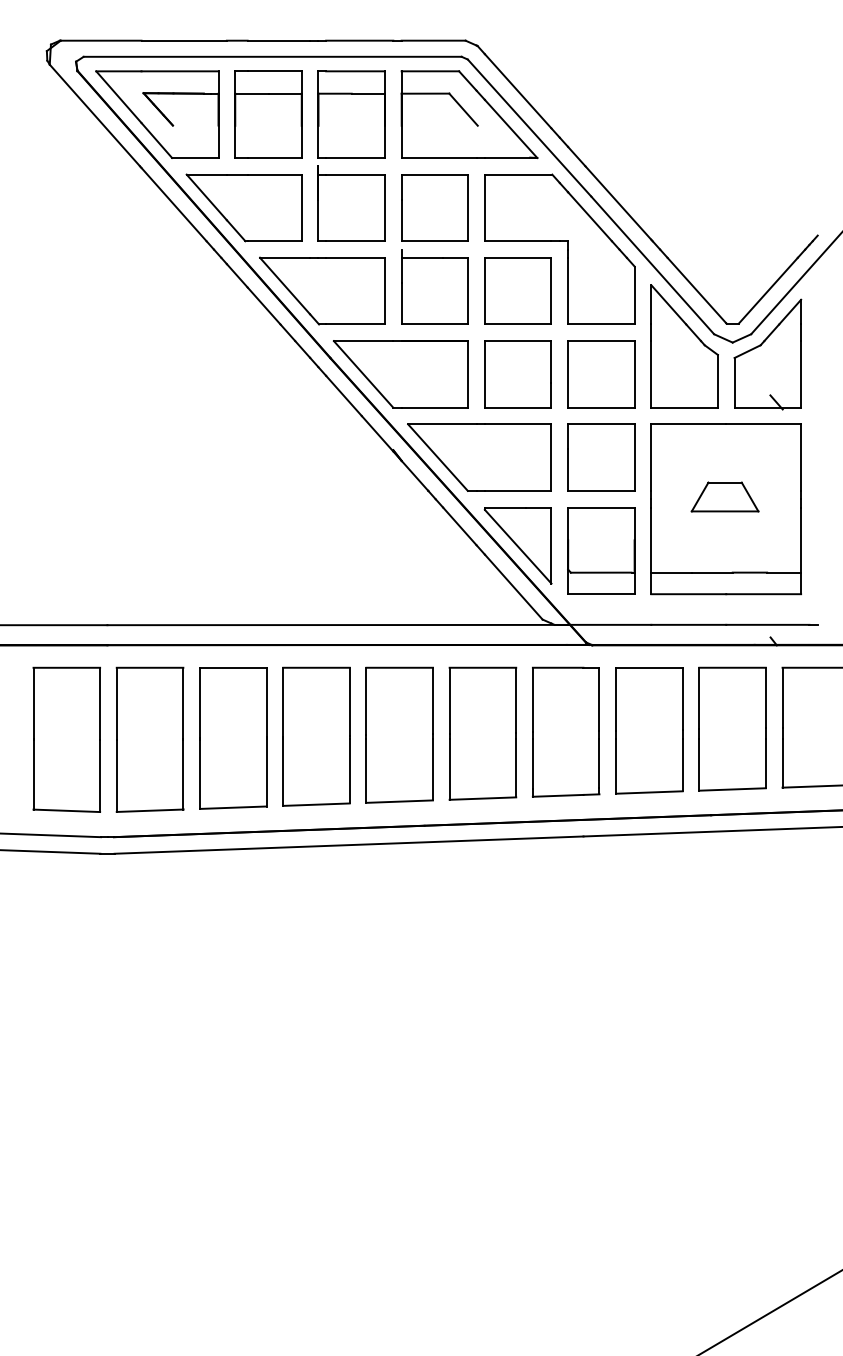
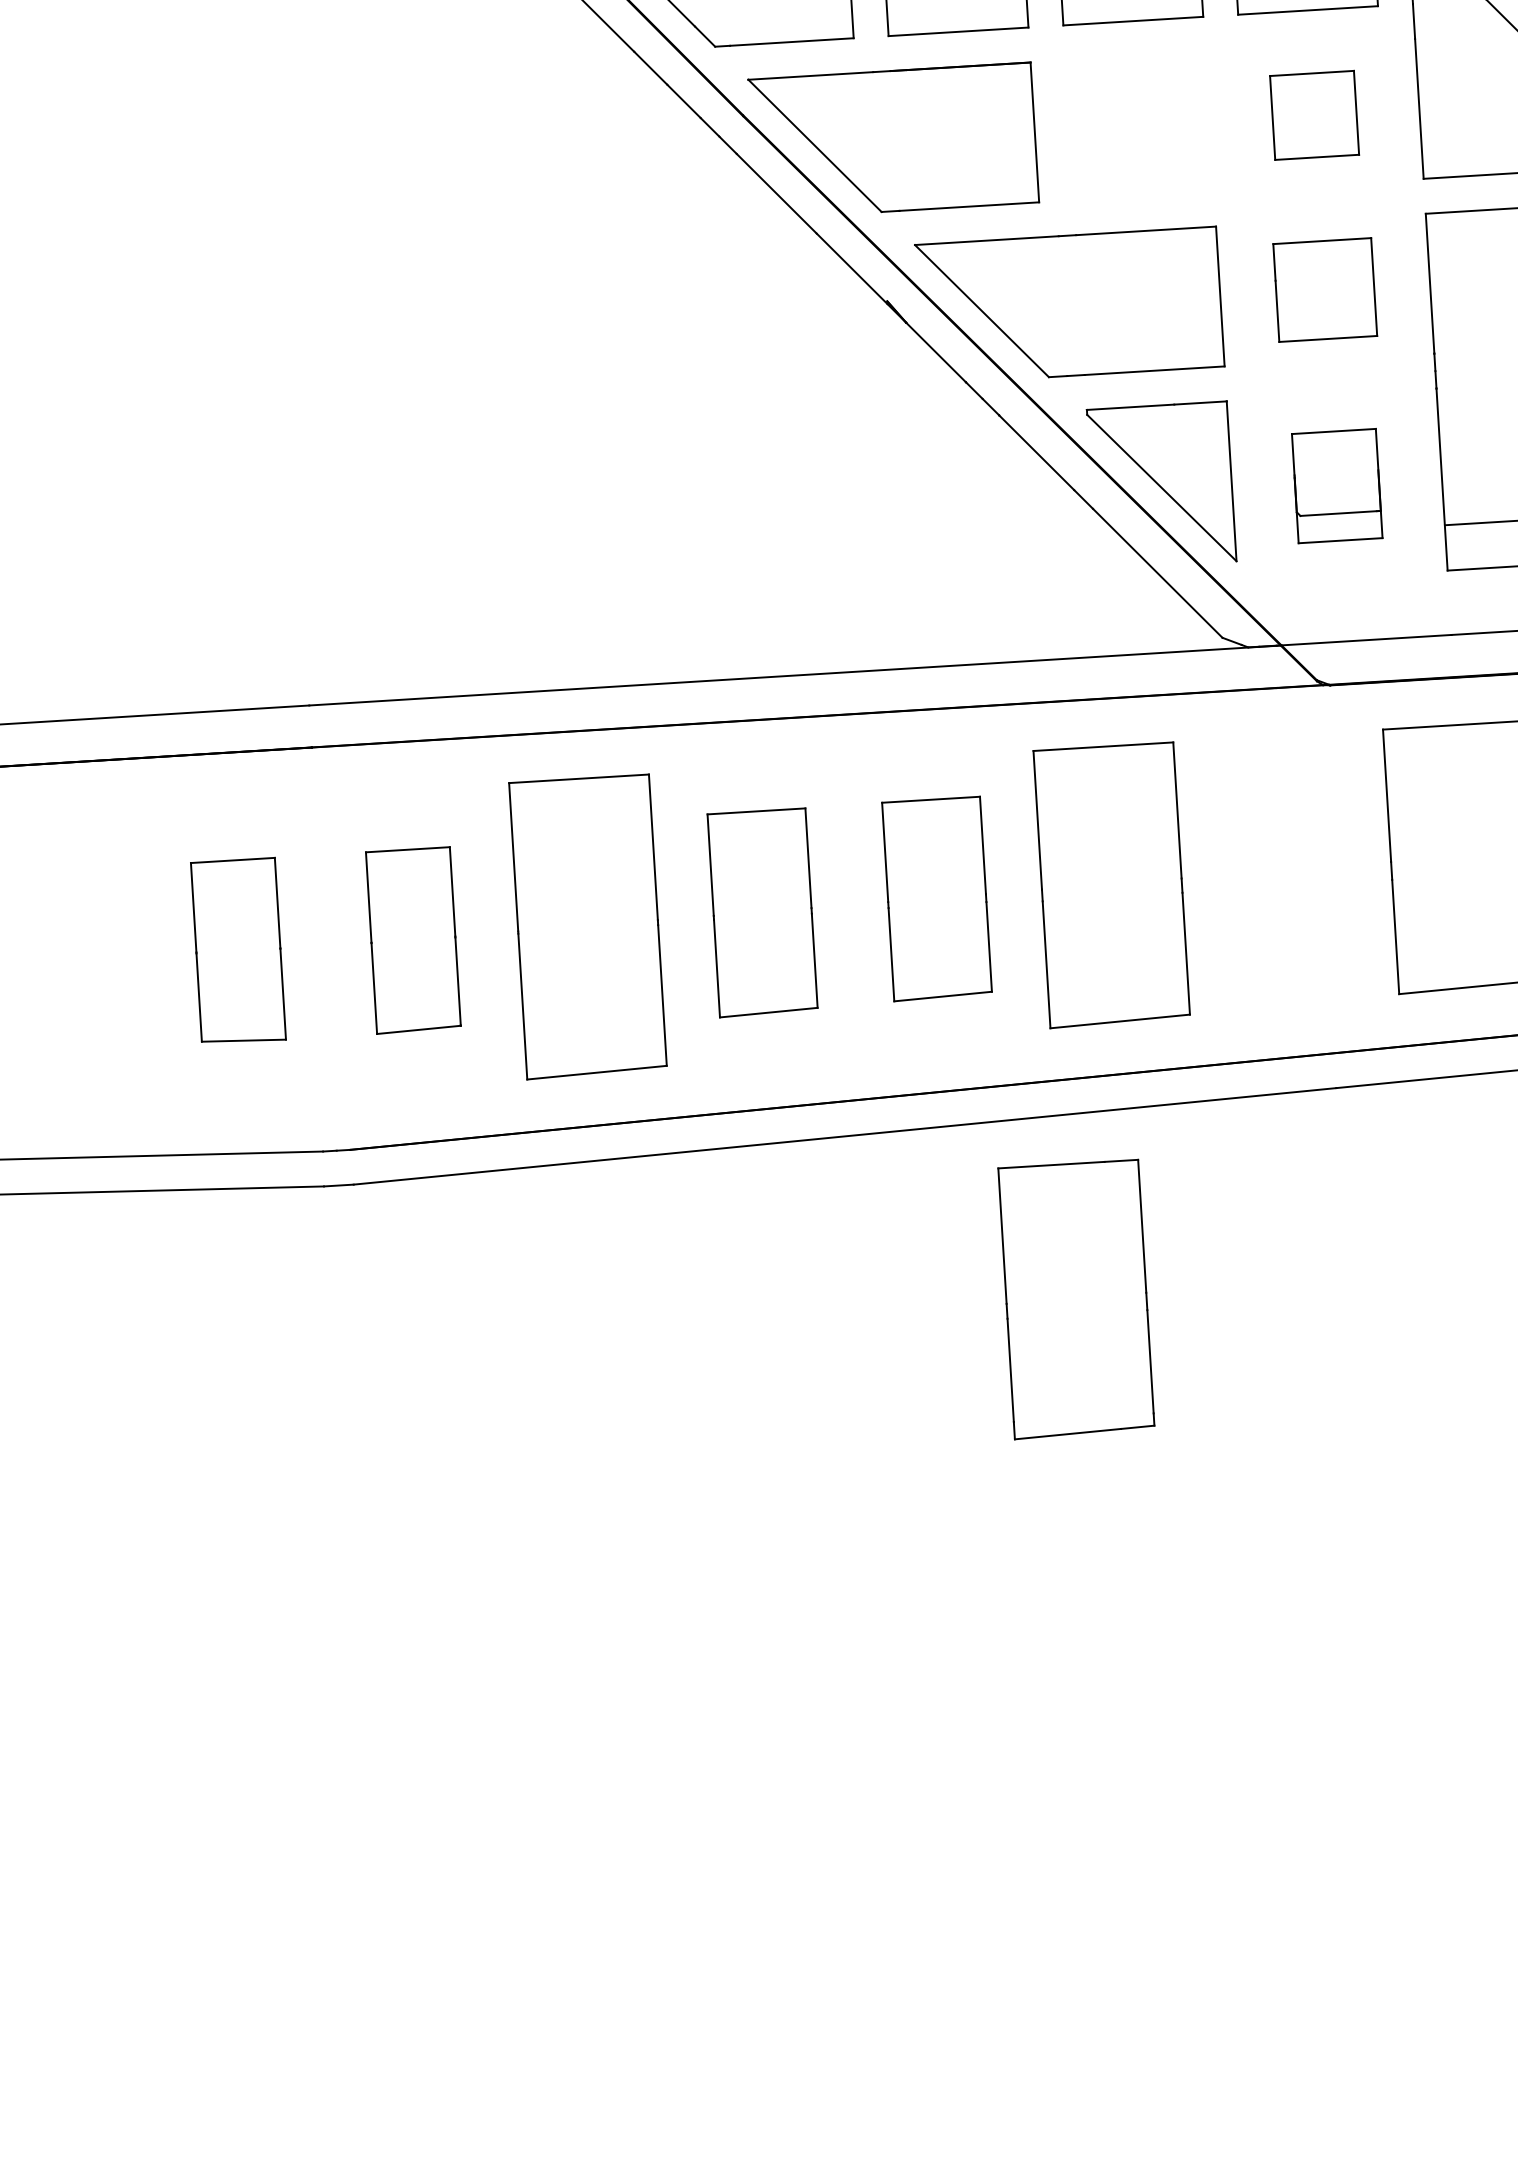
part: (517, 374) -> (1138, 126), removed
part: (601, 374) -> (1314, 115), size x0.6
part: (601, 457) -> (1325, 289), size x0.7
part: (601, 550) -> (1337, 485), size x0.6
part: (566, 731) -> (1077, 1297), moved
part: (399, 734) -> (936, 897), size x0.7
part: (316, 736) -> (762, 912), size x0.7
part: (66, 739) -> (238, 950), size x0.6
part: (149, 739) -> (412, 940), size x0.6

